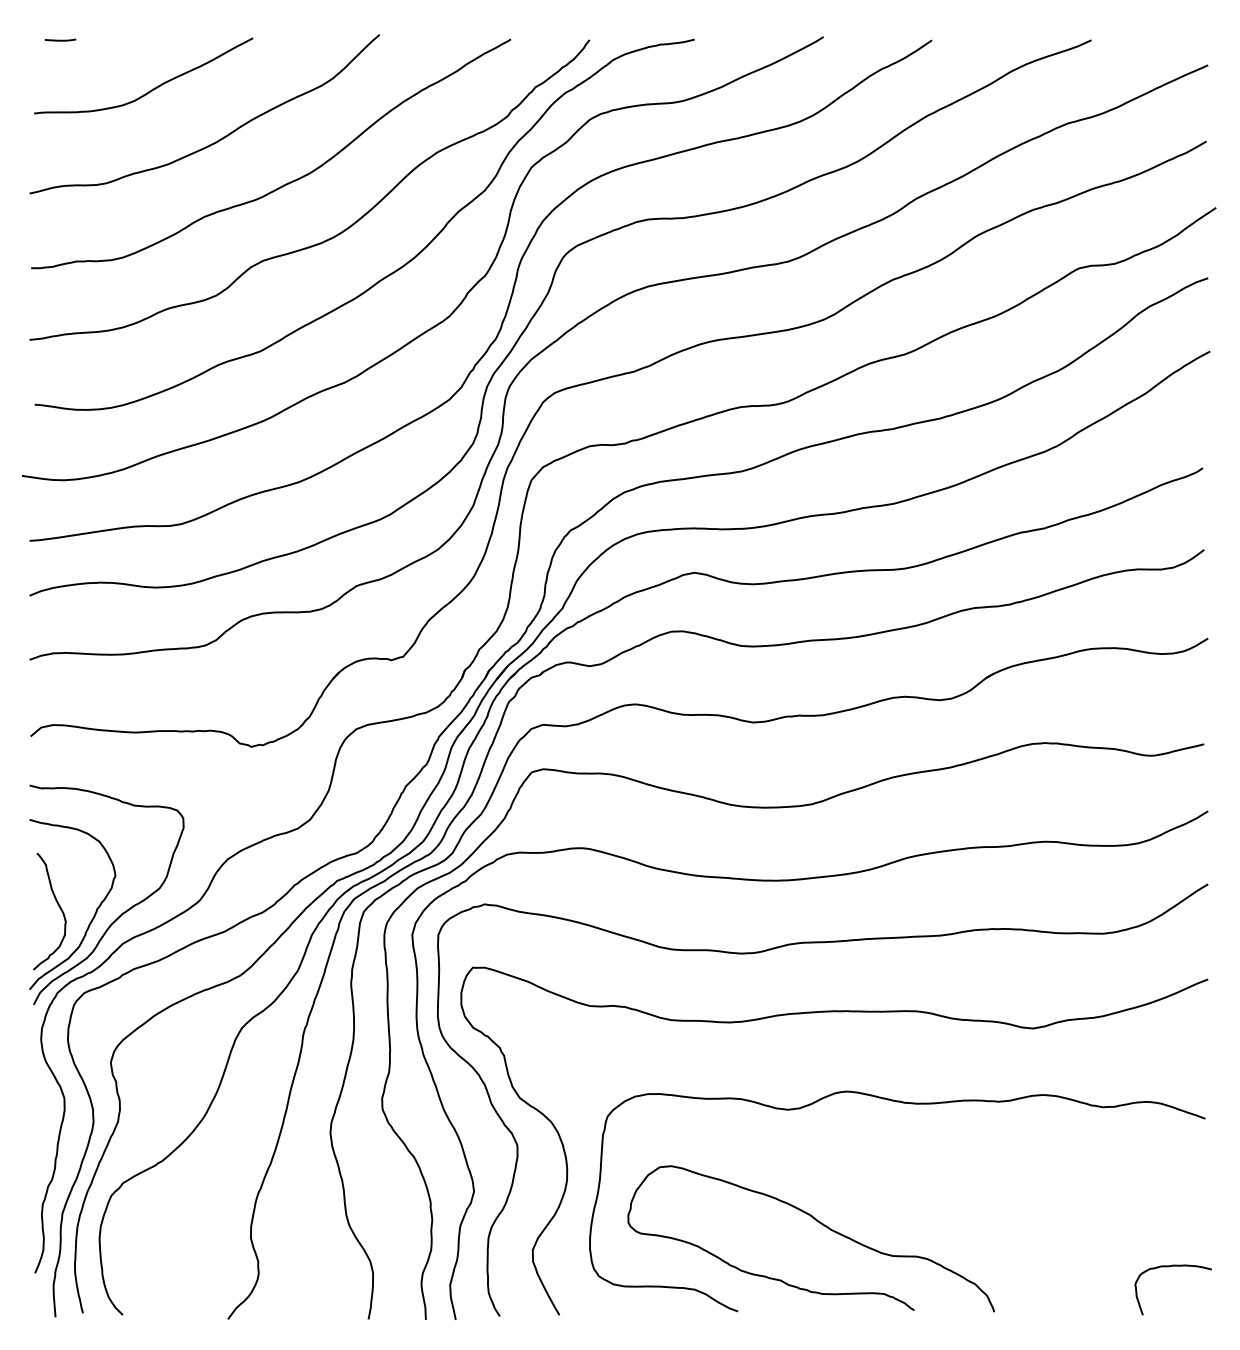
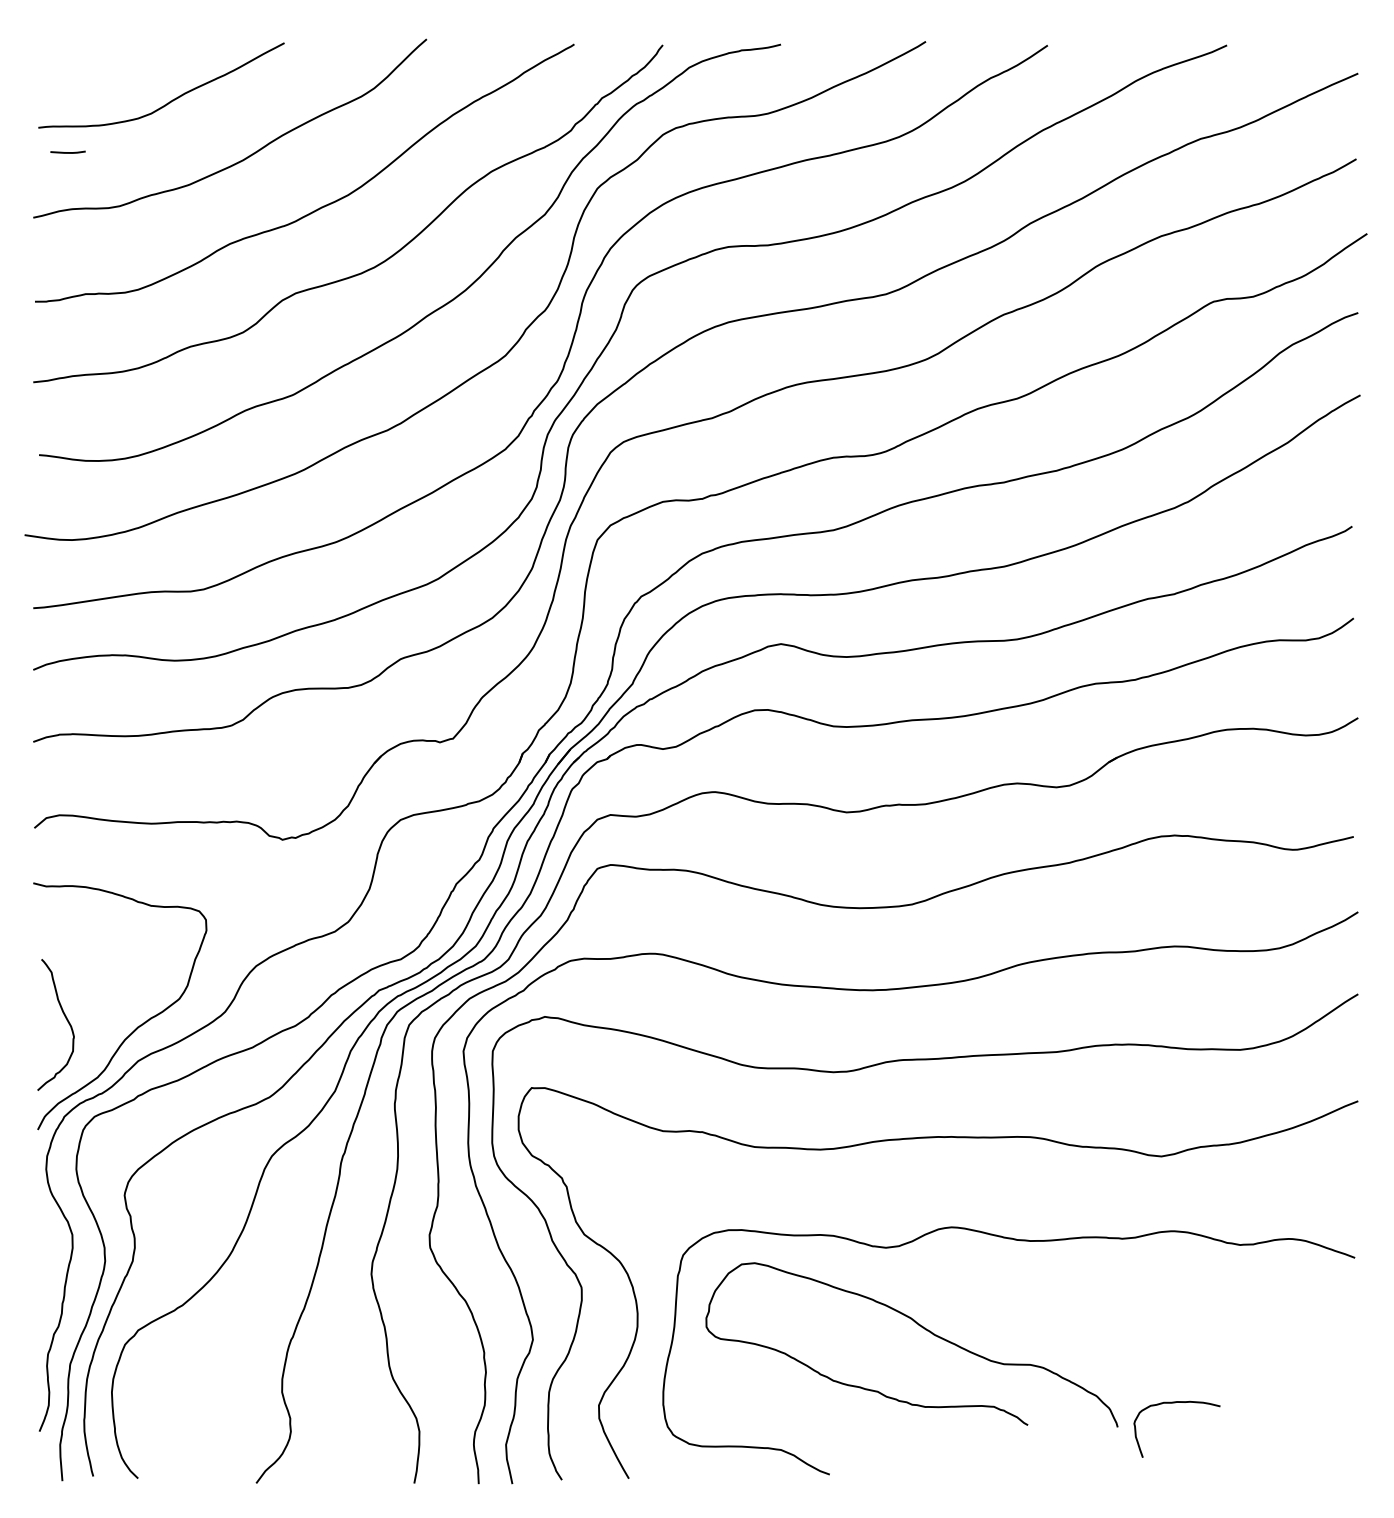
line: (60, 40) -> (67, 152), moved
curve: (94, 912) -> (106, 1026), removed
curve: (820, 1224) -> (922, 1328), moved
curve: (1171, 1266) -> (1175, 1403), moved

